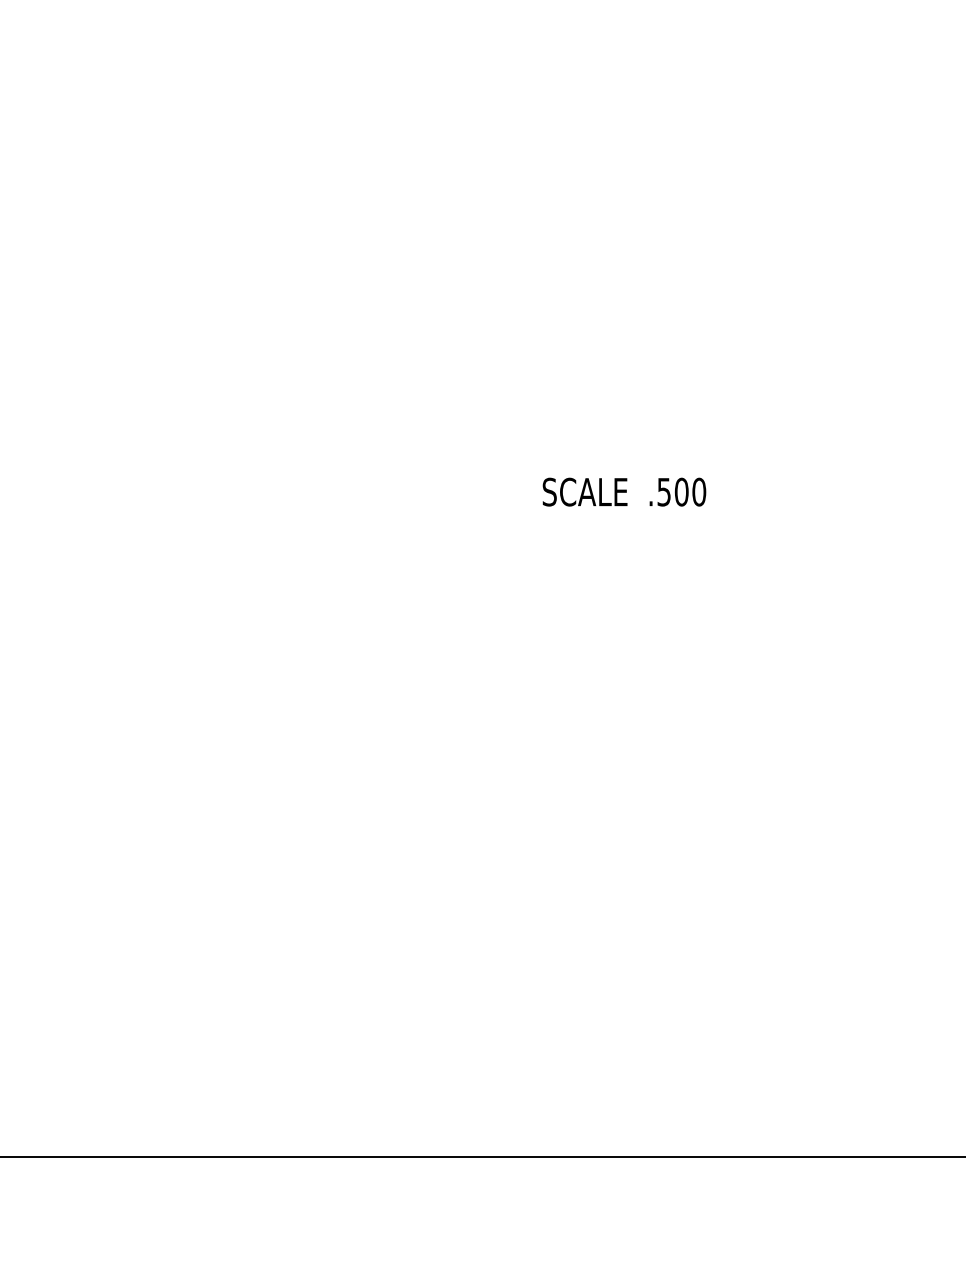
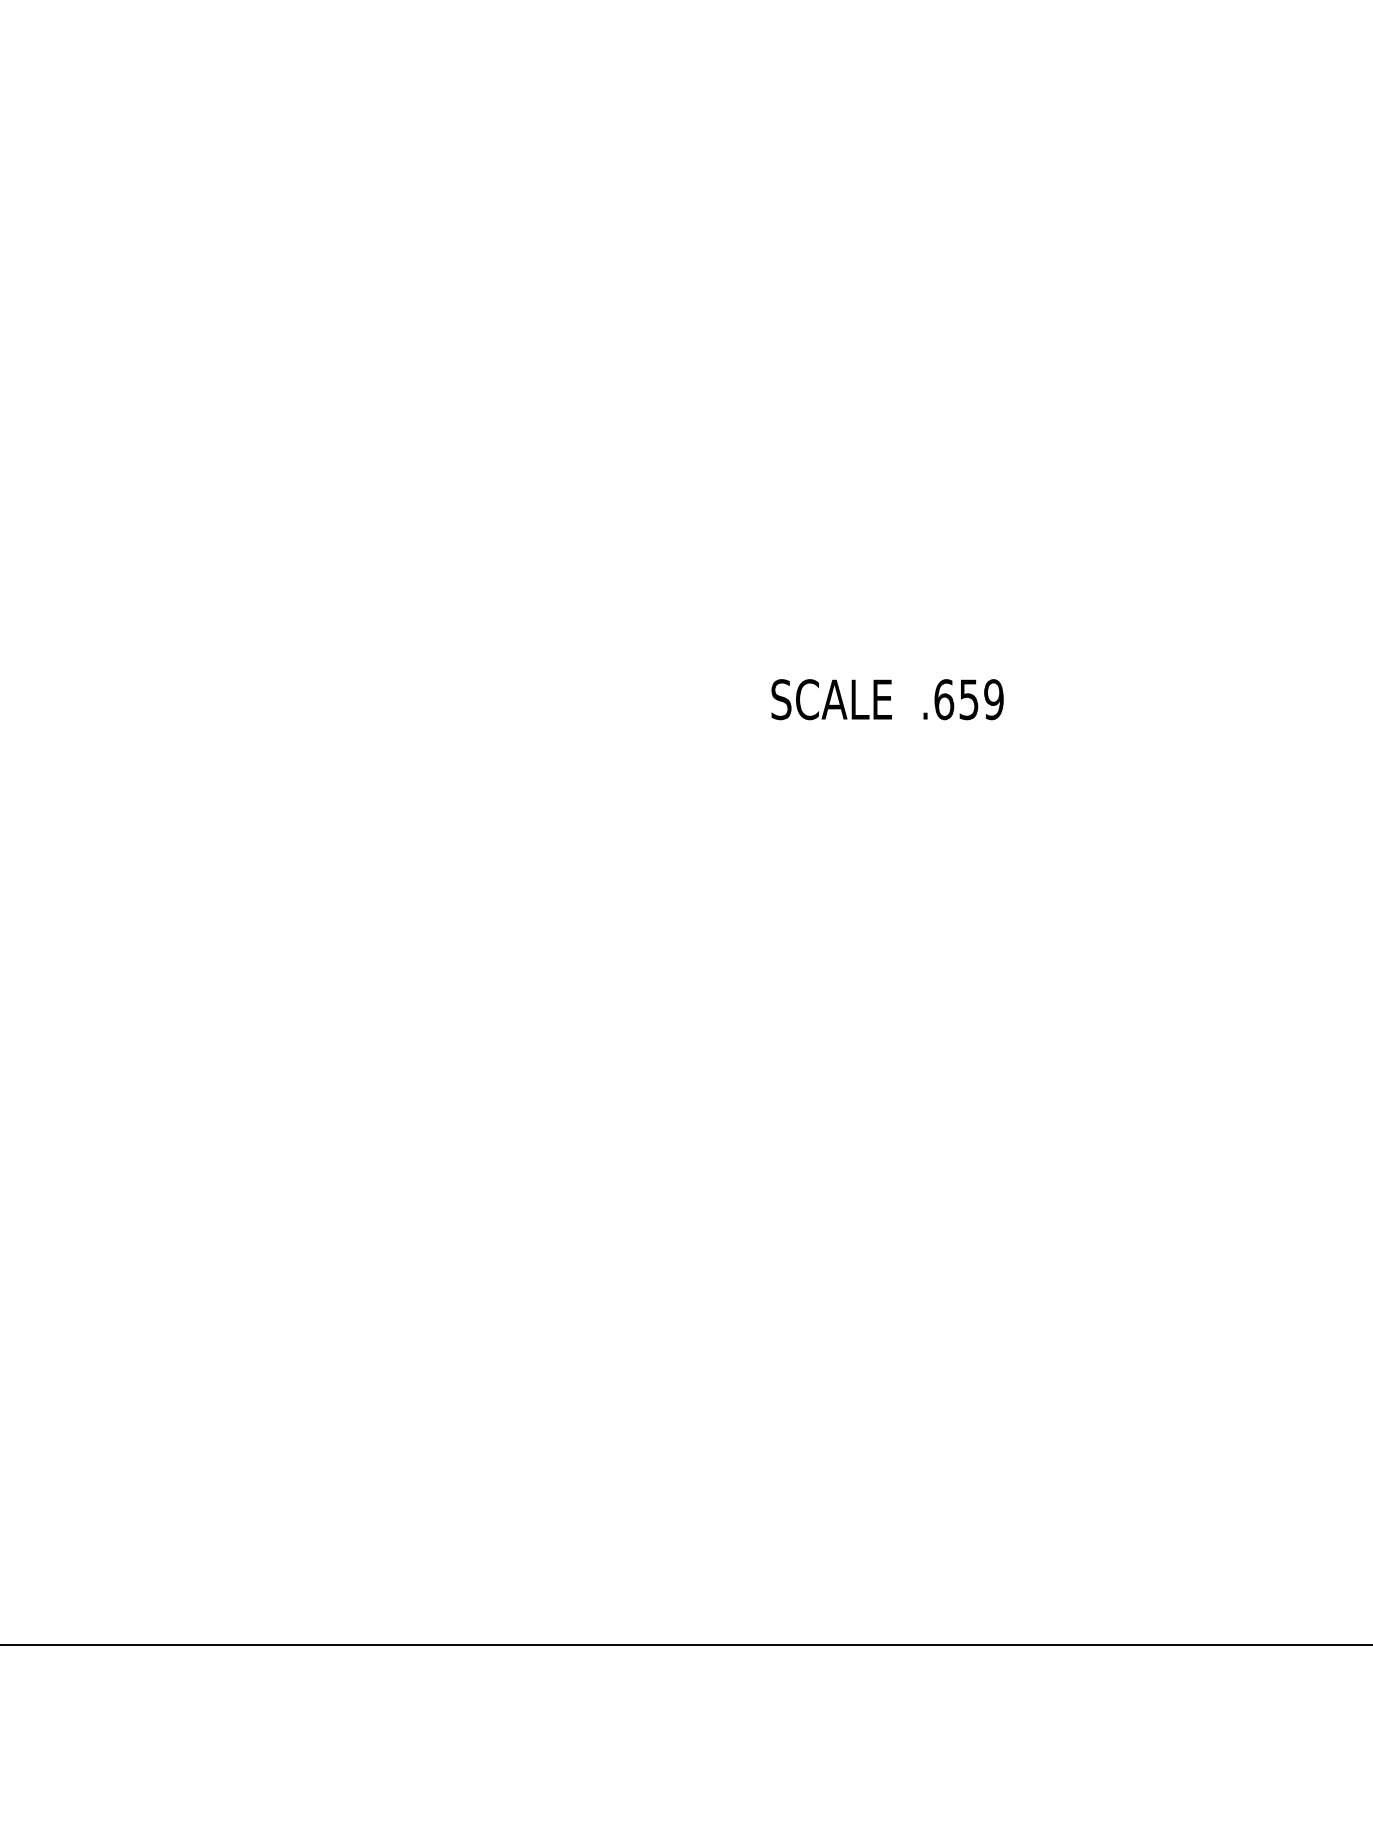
text: (681, 492) -> (968, 699), .500 -> .659

